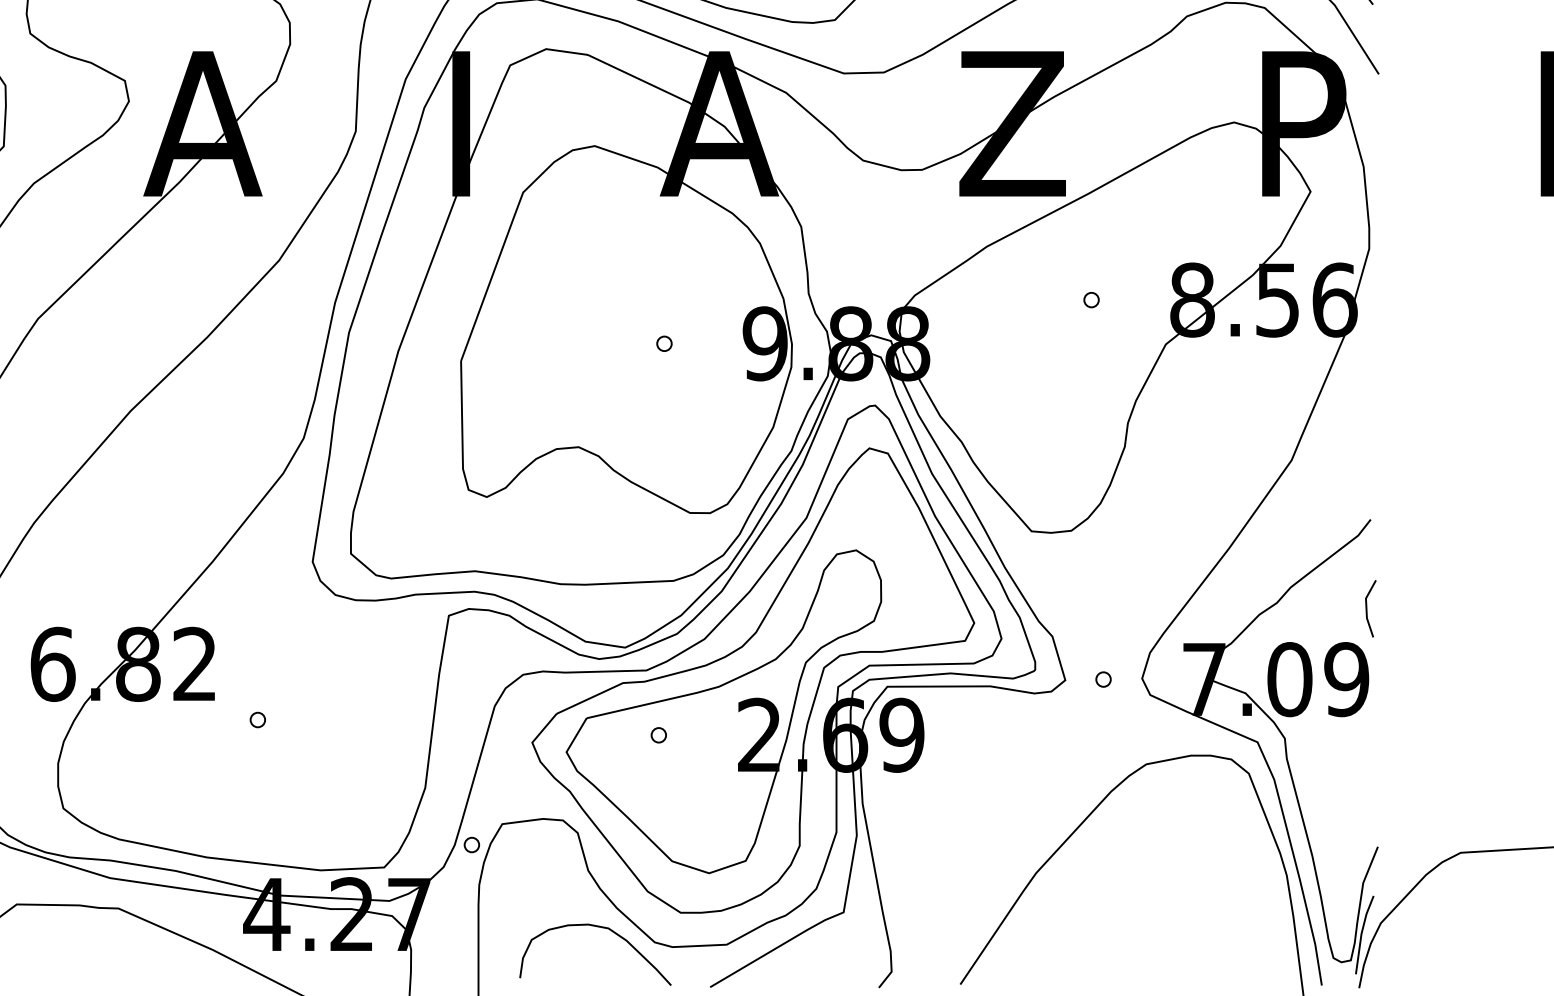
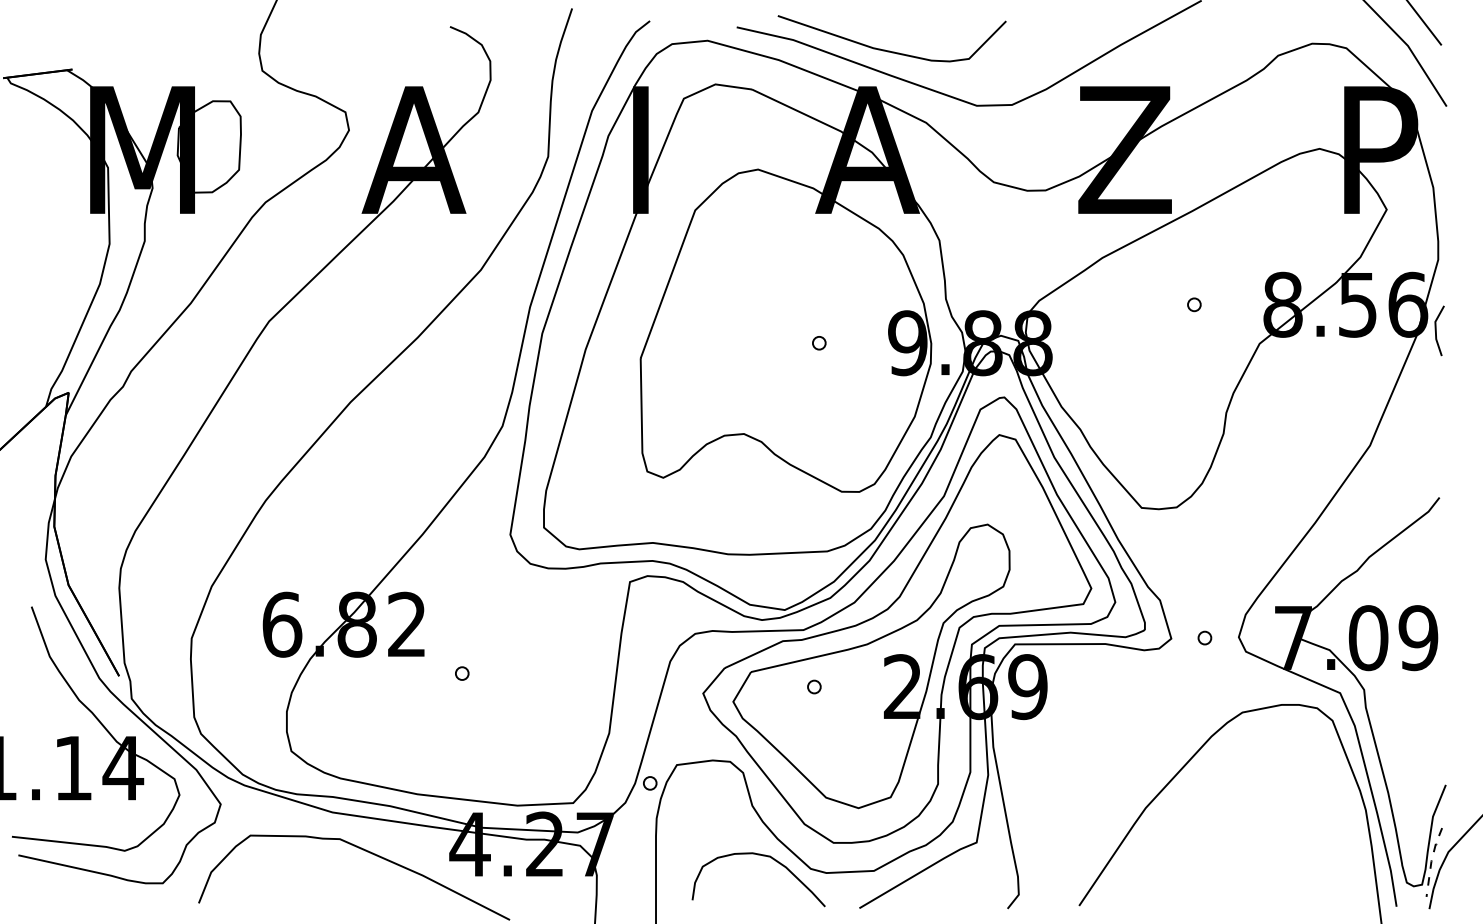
line: (1367, 608) -> (1436, 330), moved
line: (1361, 933) -> (1431, 861), solid -> dashed

